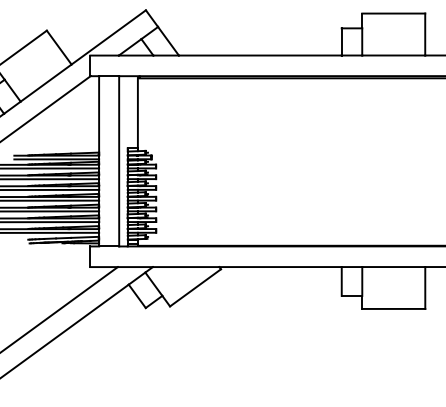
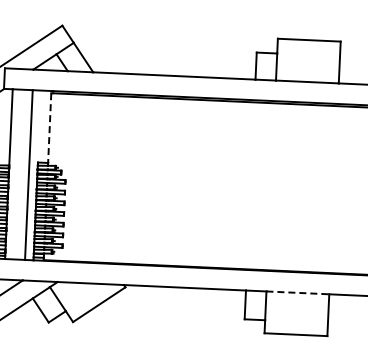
line: (137, 113) -> (49, 128), solid -> dashed
line: (394, 267) -> (298, 293), solid -> dashed

